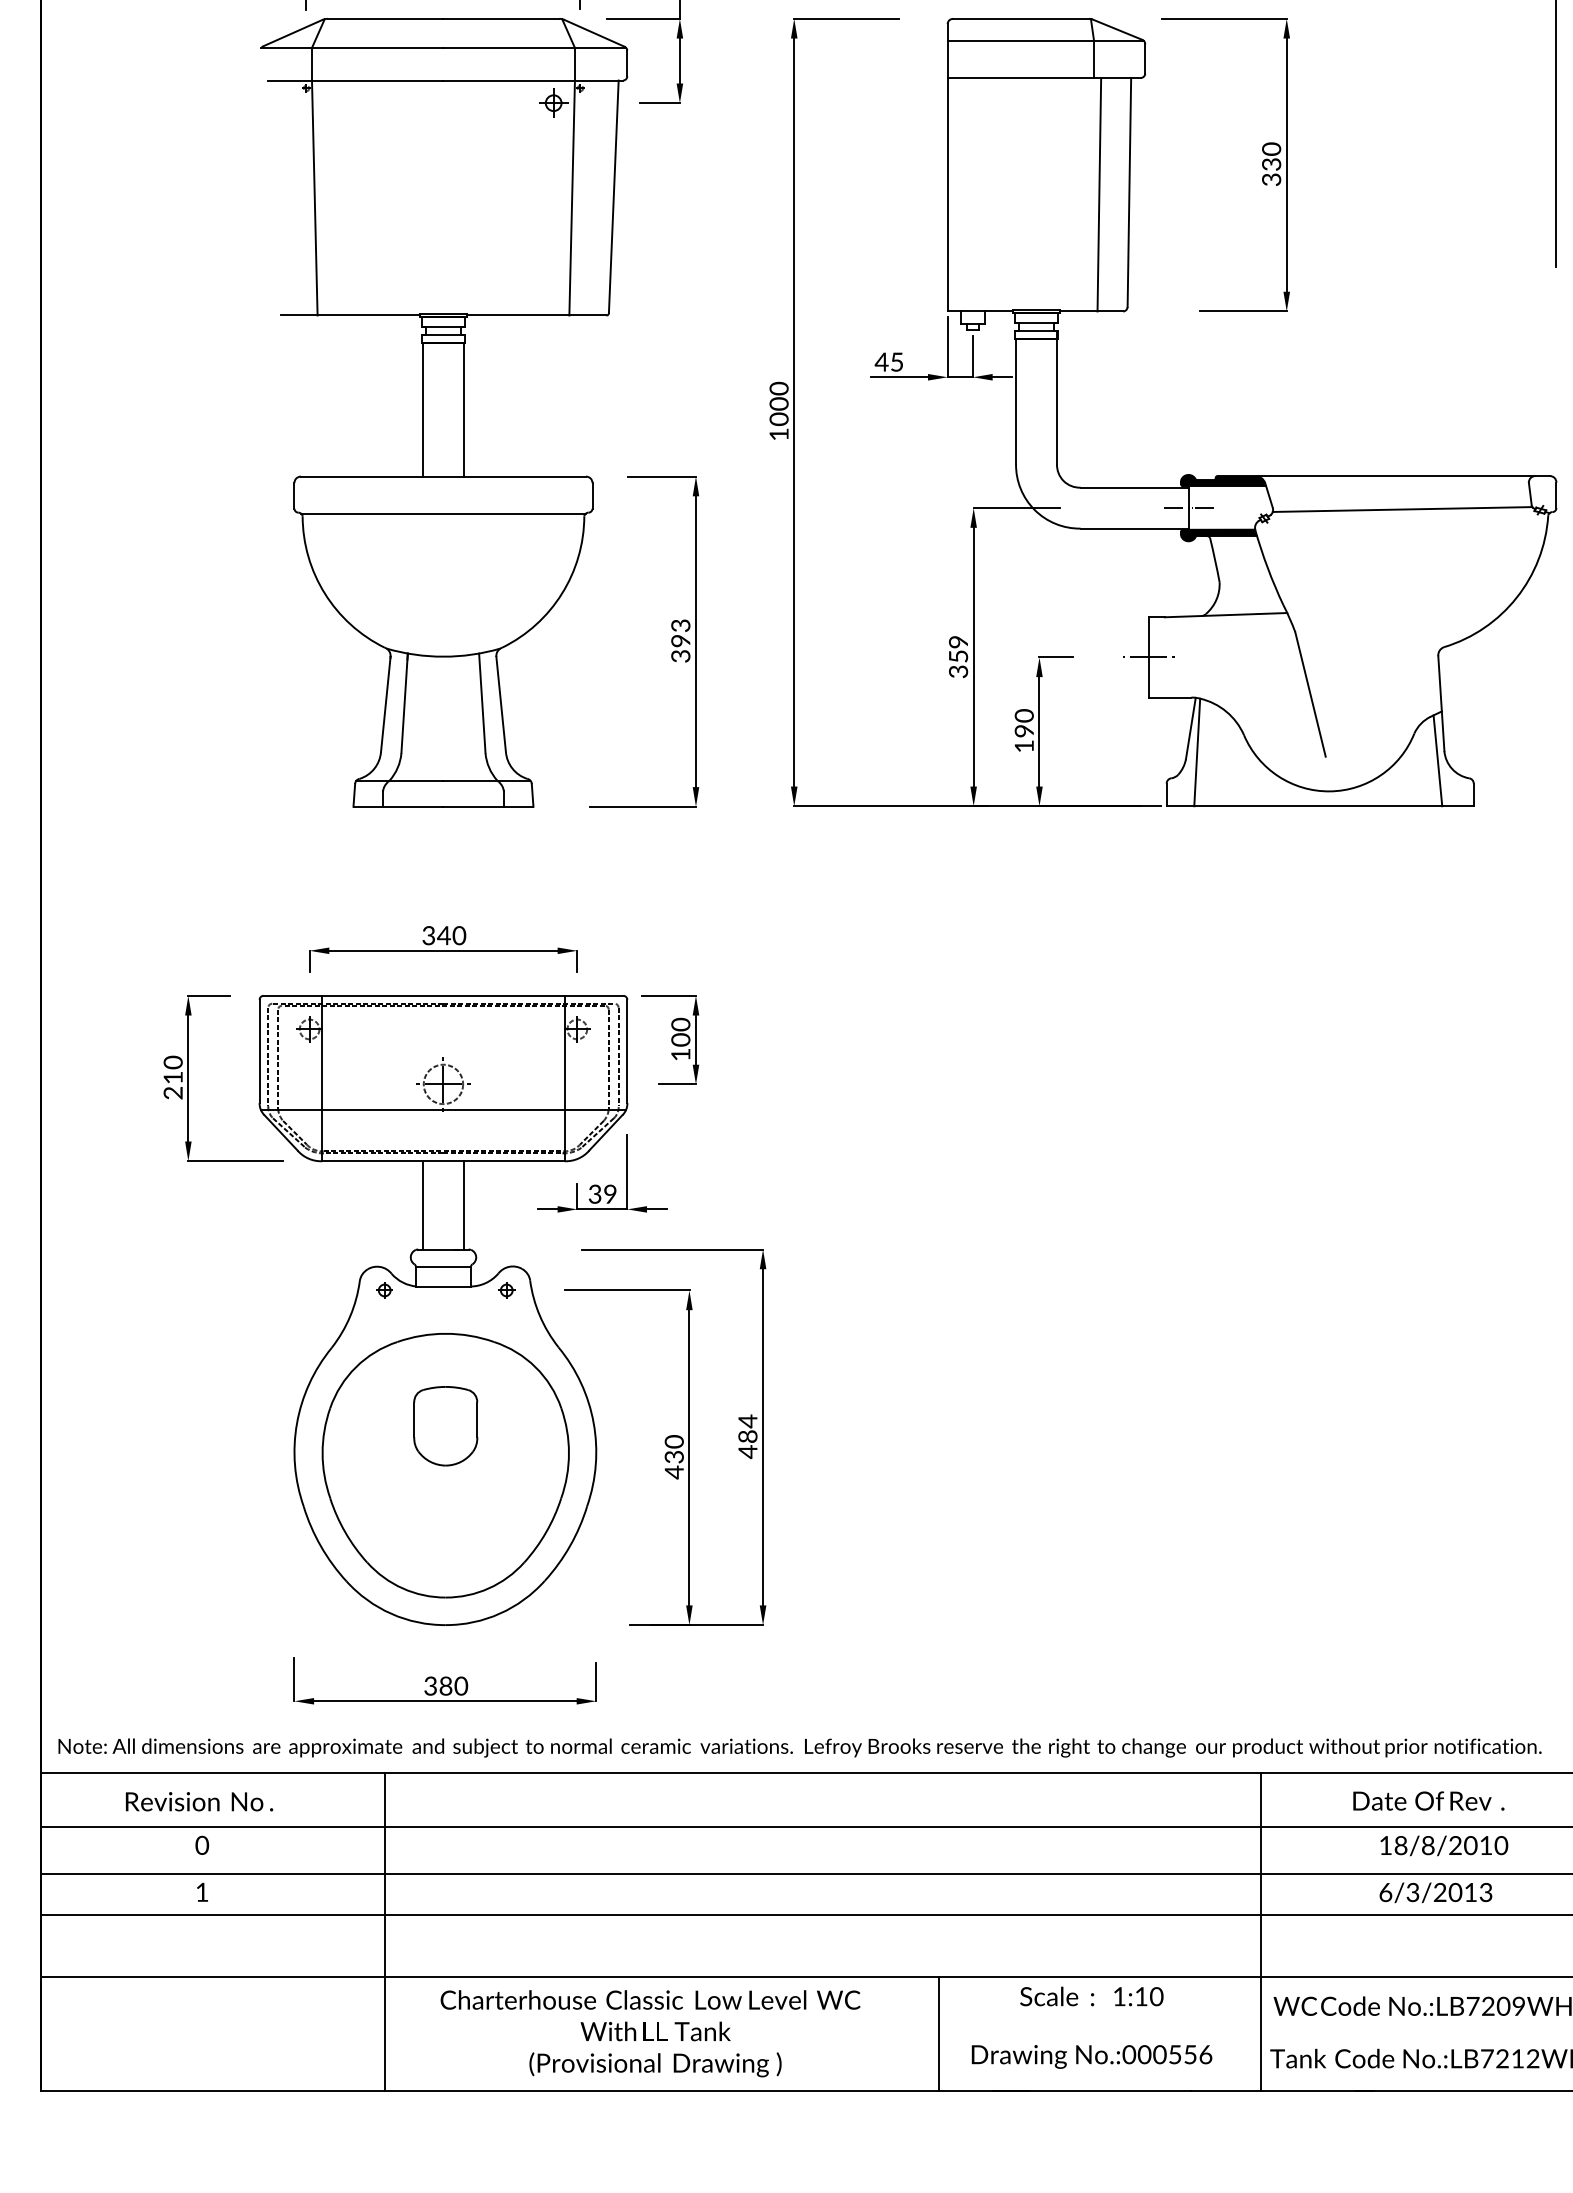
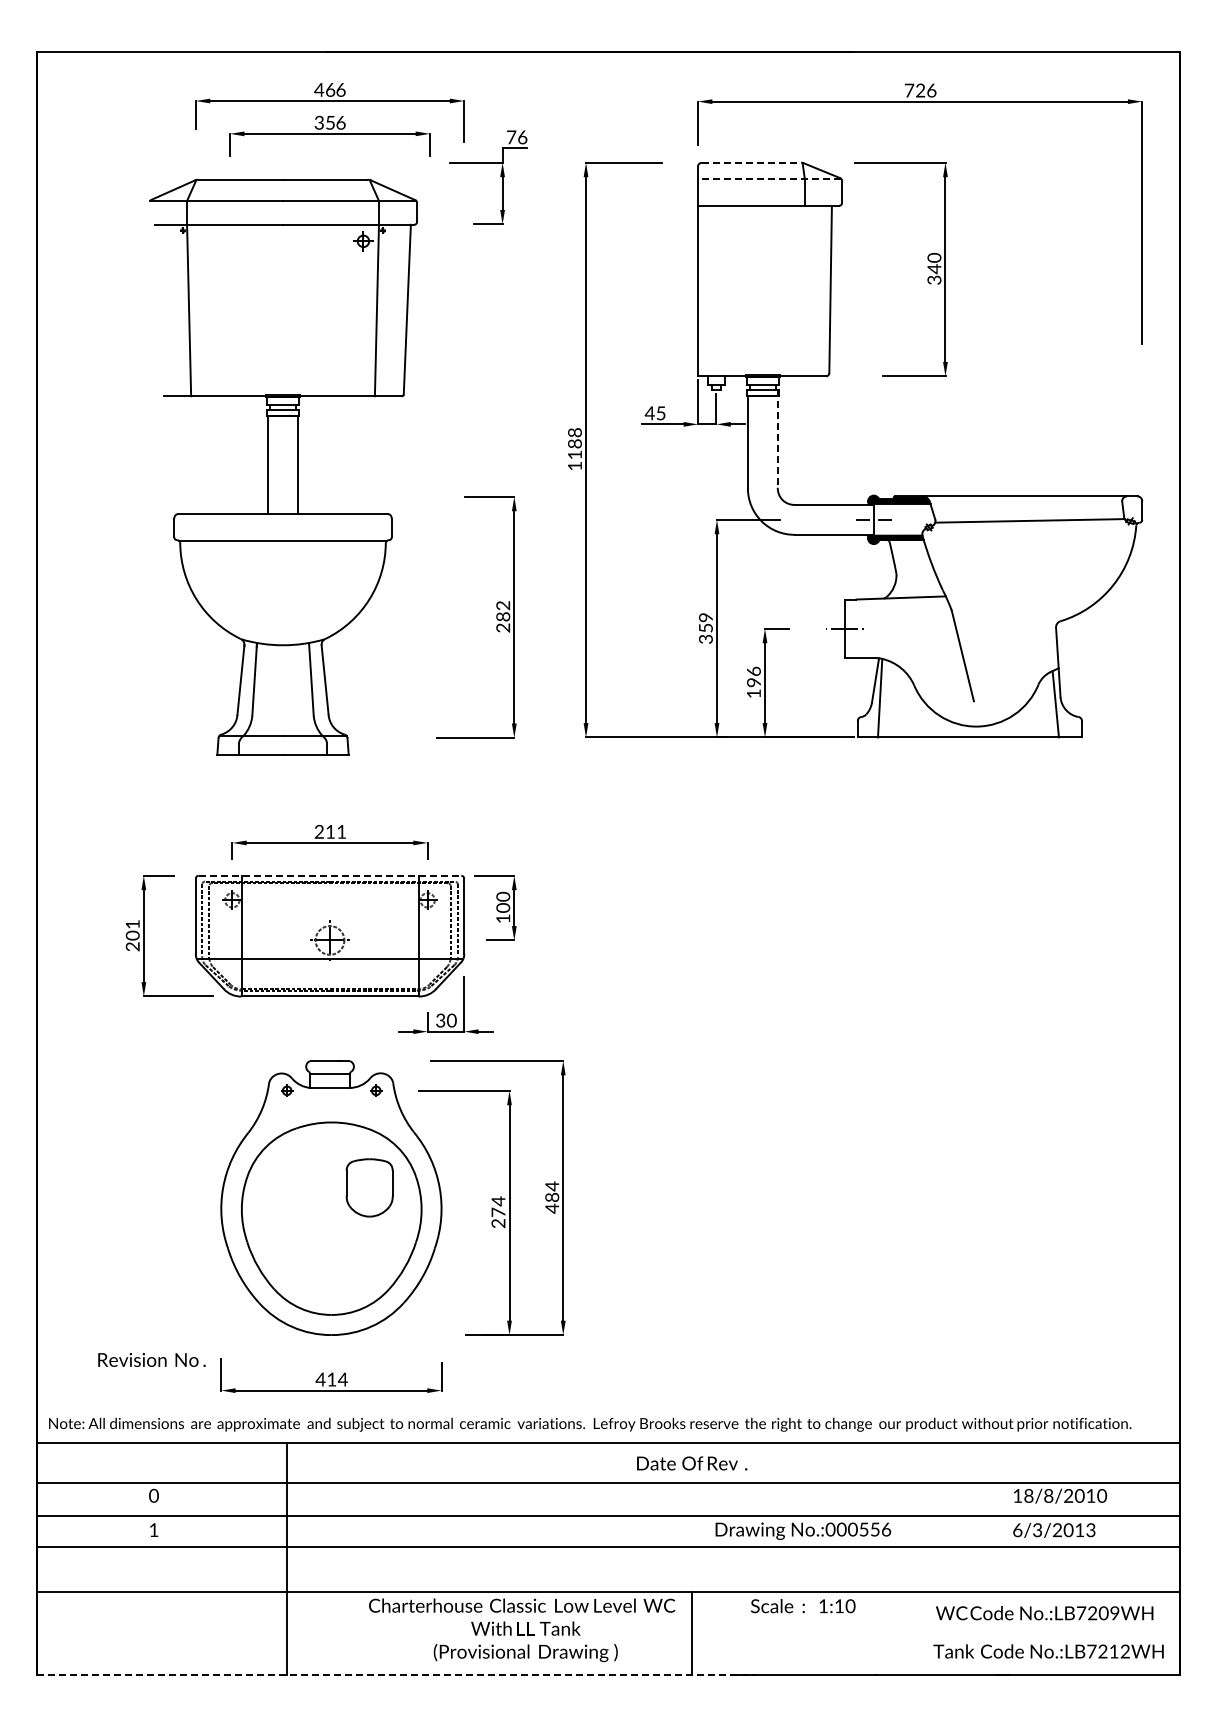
line: (1020, 18) -> (751, 162), solid -> dashed
line: (1045, 40) -> (769, 178), solid -> dashed
text: (1271, 165) -> (934, 269), 330 -> 340
line: (1099, 193) -> (808, 290), removed
line: (1056, 398) -> (777, 439), solid -> dashed
text: (778, 403) -> (574, 443), 1000 -> 1188
part: (444, 411) -> (283, 466), moved
text: (681, 640) -> (503, 616), 393 -> 282
text: (1023, 715) -> (753, 671), 190 -> 196
text: (444, 935) -> (330, 831), 340 -> 211
line: (444, 995) -> (330, 875), solid -> dashed
text: (172, 1069) -> (132, 929), 210 -> 201
text: (609, 1195) -> (451, 1021), 39 -> 30
line: (423, 1205) -> (315, 1028), removed
line: (463, 1205) -> (344, 1028), removed
part: (445, 1425) -> (369, 1187), moved
text: (674, 1457) -> (498, 1212), 430 -> 274
text: (445, 1686) -> (331, 1379), 380 -> 414
text: (198, 1801) -> (151, 1359), moved
text: (1429, 1801) -> (692, 1463), moved
line: (1260, 1932) -> (926, 1559), removed
text: (651, 2034) -> (522, 1630), moved
text: (1092, 2055) -> (803, 1530), moved
line: (535, 2091) -> (397, 1675), solid -> dashed

